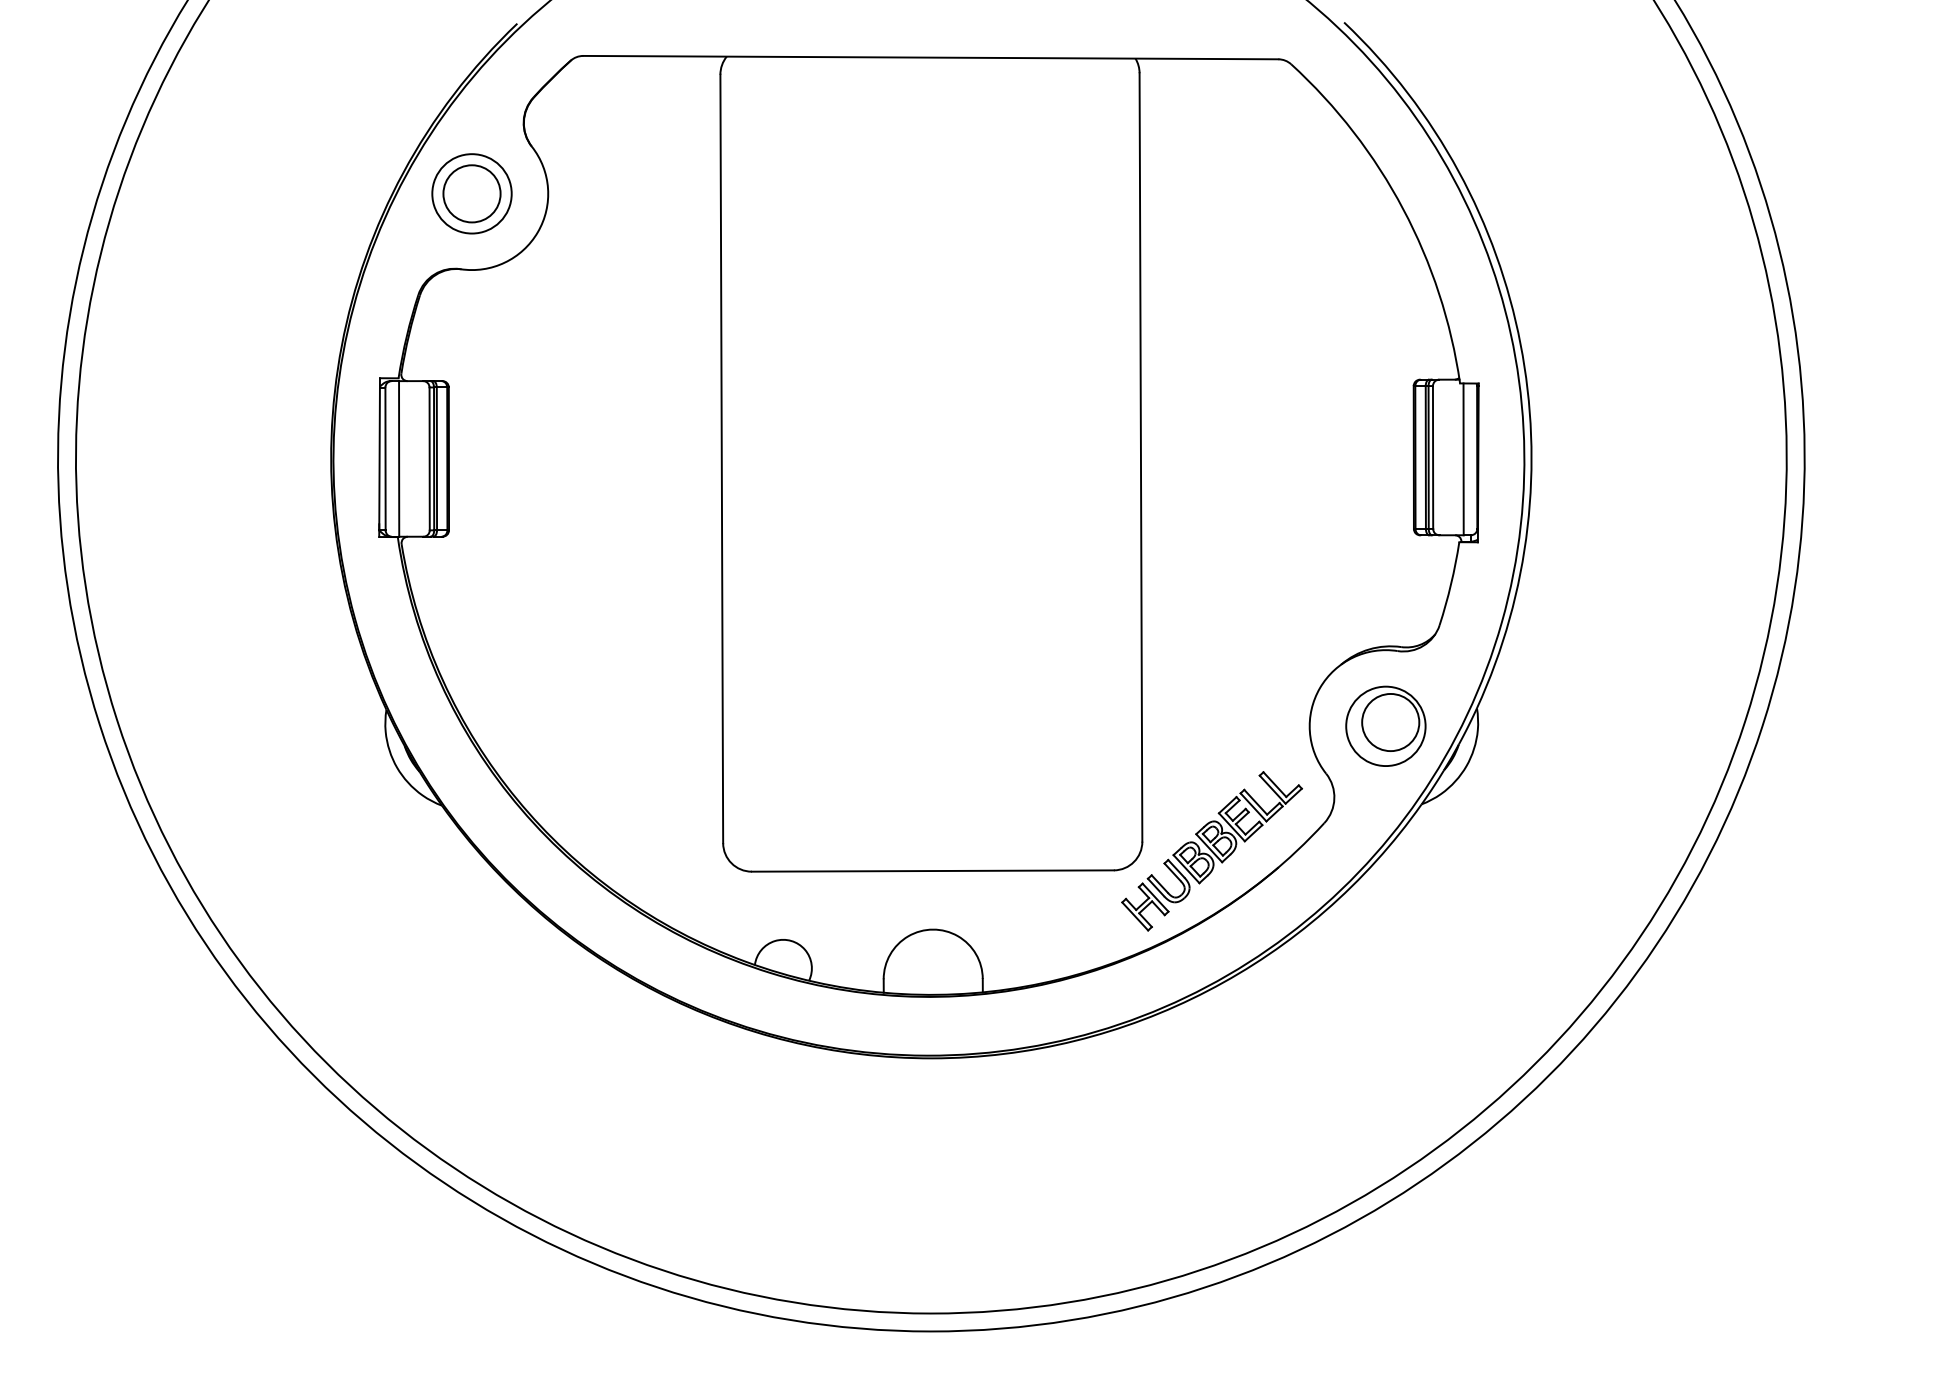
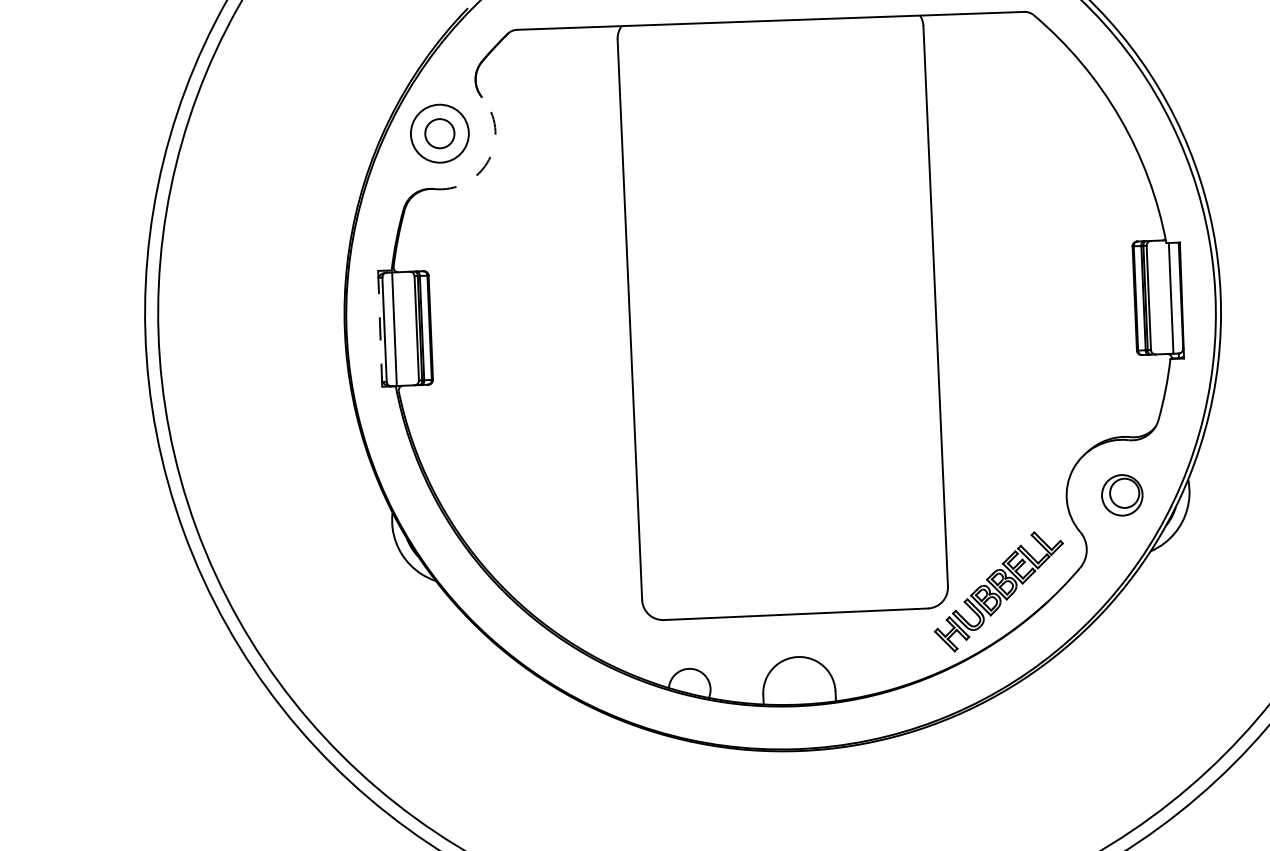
circle: (471, 193) -> (439, 133), size x0.7
arc: (537, 232) -> (488, 159), solid -> dashed
line: (379, 457) -> (380, 328), solid -> dashed
part: (1385, 725) -> (1121, 494), size x0.7

